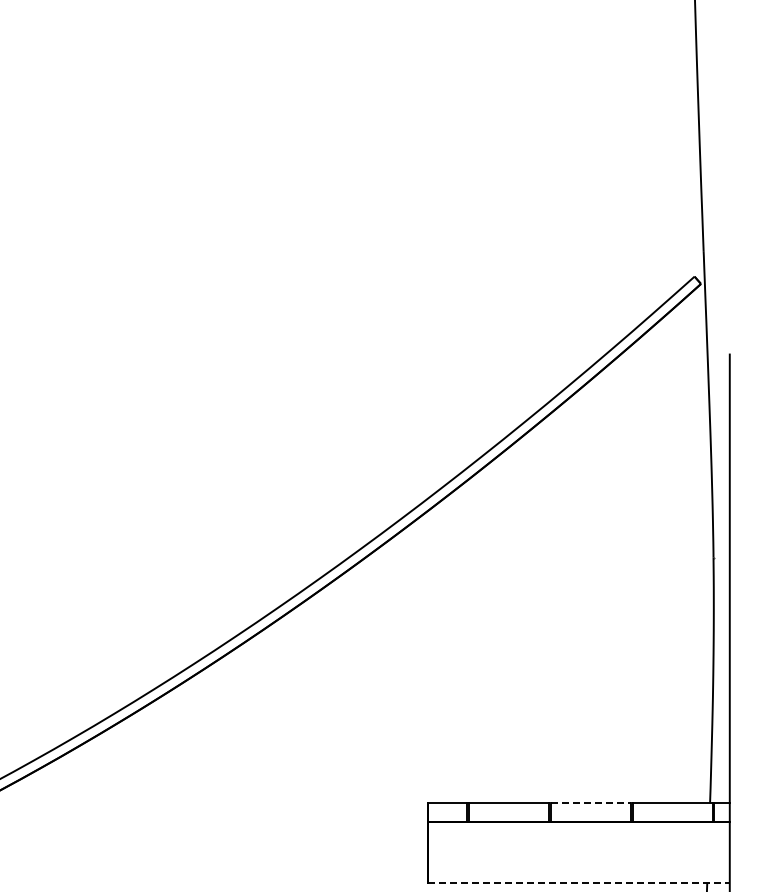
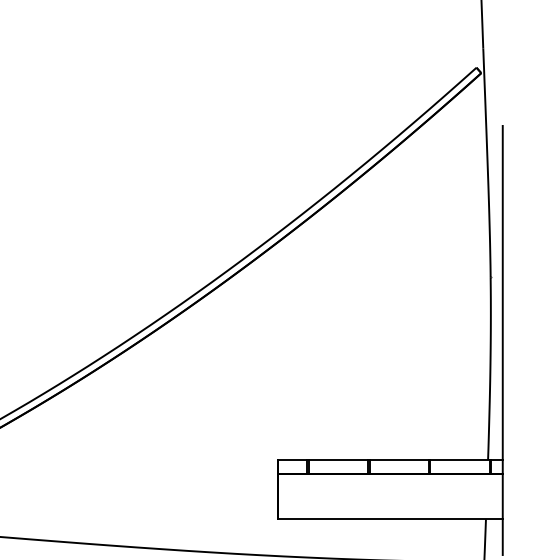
line: (590, 803) -> (399, 460), dashed -> solid
line: (578, 882) -> (390, 519), dashed -> solid

